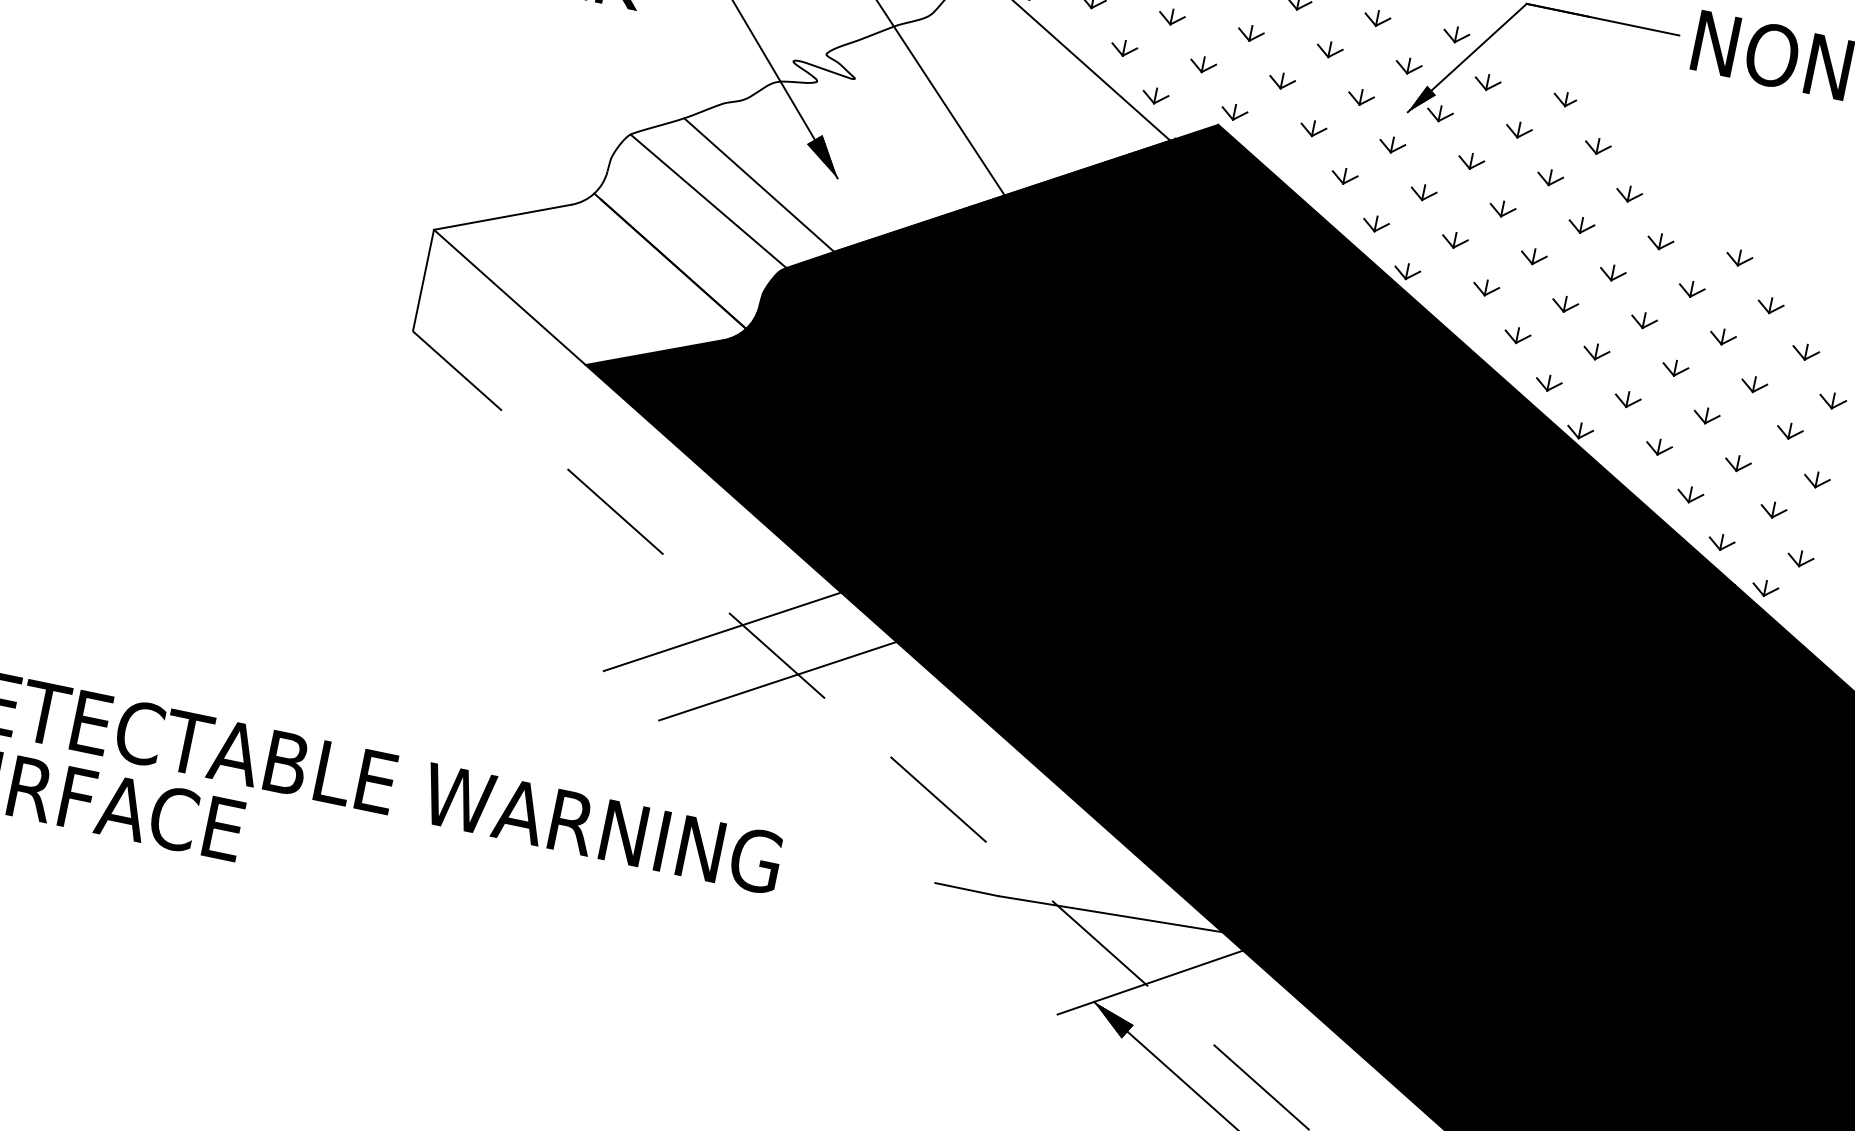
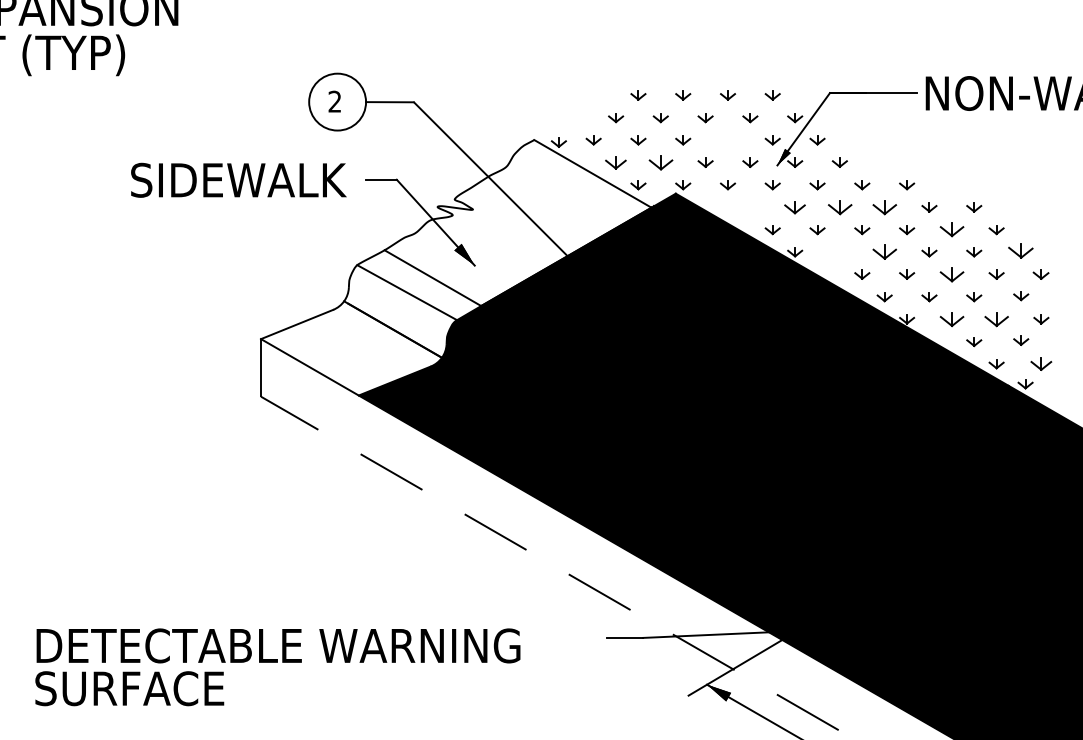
part: (1125, 48) -> (616, 162), size x1.4
part: (1328, 49) -> (727, 140), removed
part: (1202, 64) -> (660, 162), size x1.6
part: (1565, 98) -> (861, 140), removed
part: (1597, 146) -> (884, 162), removed
part: (1344, 176) -> (750, 207), removed
part: (1424, 192) -> (795, 207), size x1.4
part: (1501, 208) -> (839, 207), size x1.6
part: (1581, 225) -> (884, 207), size x1.6
part: (1485, 288) -> (839, 252), removed
part: (1690, 290) -> (951, 230), size x1.6
part: (1564, 304) -> (884, 252), size x1.6
part: (1804, 352) -> (1020, 251), size x1.6
part: (1674, 368) -> (951, 274), size x1.6
part: (1658, 447) -> (951, 319), size x1.6
part: (1737, 463) -> (996, 319), size x1.6
part: (1800, 559) -> (1041, 364), size x1.4
line: (723, 630) -> (463, 524), removed
line: (777, 680) -> (498, 545), removed

